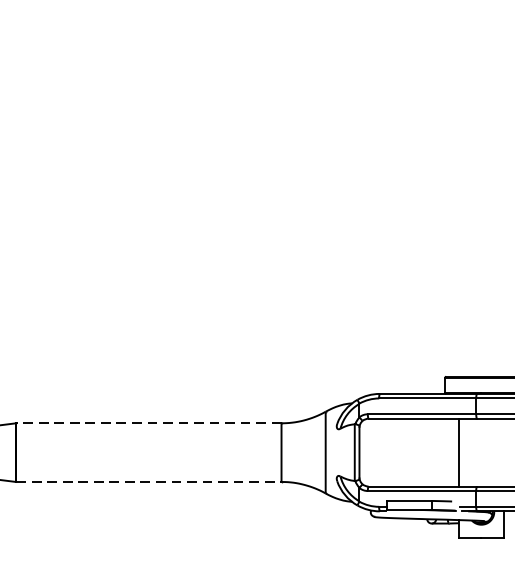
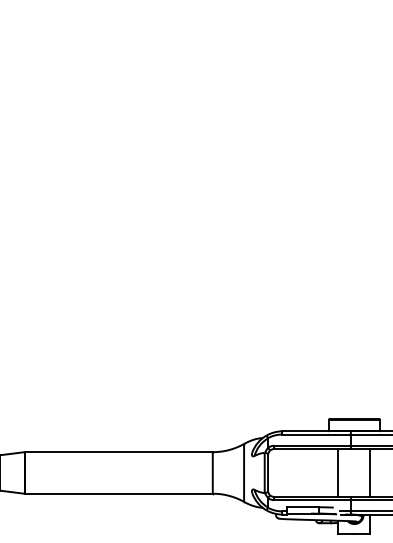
line: (148, 423) -> (118, 452), dashed -> solid
line: (504, 451) -> (370, 472), added
line: (148, 481) -> (118, 493), dashed -> solid

